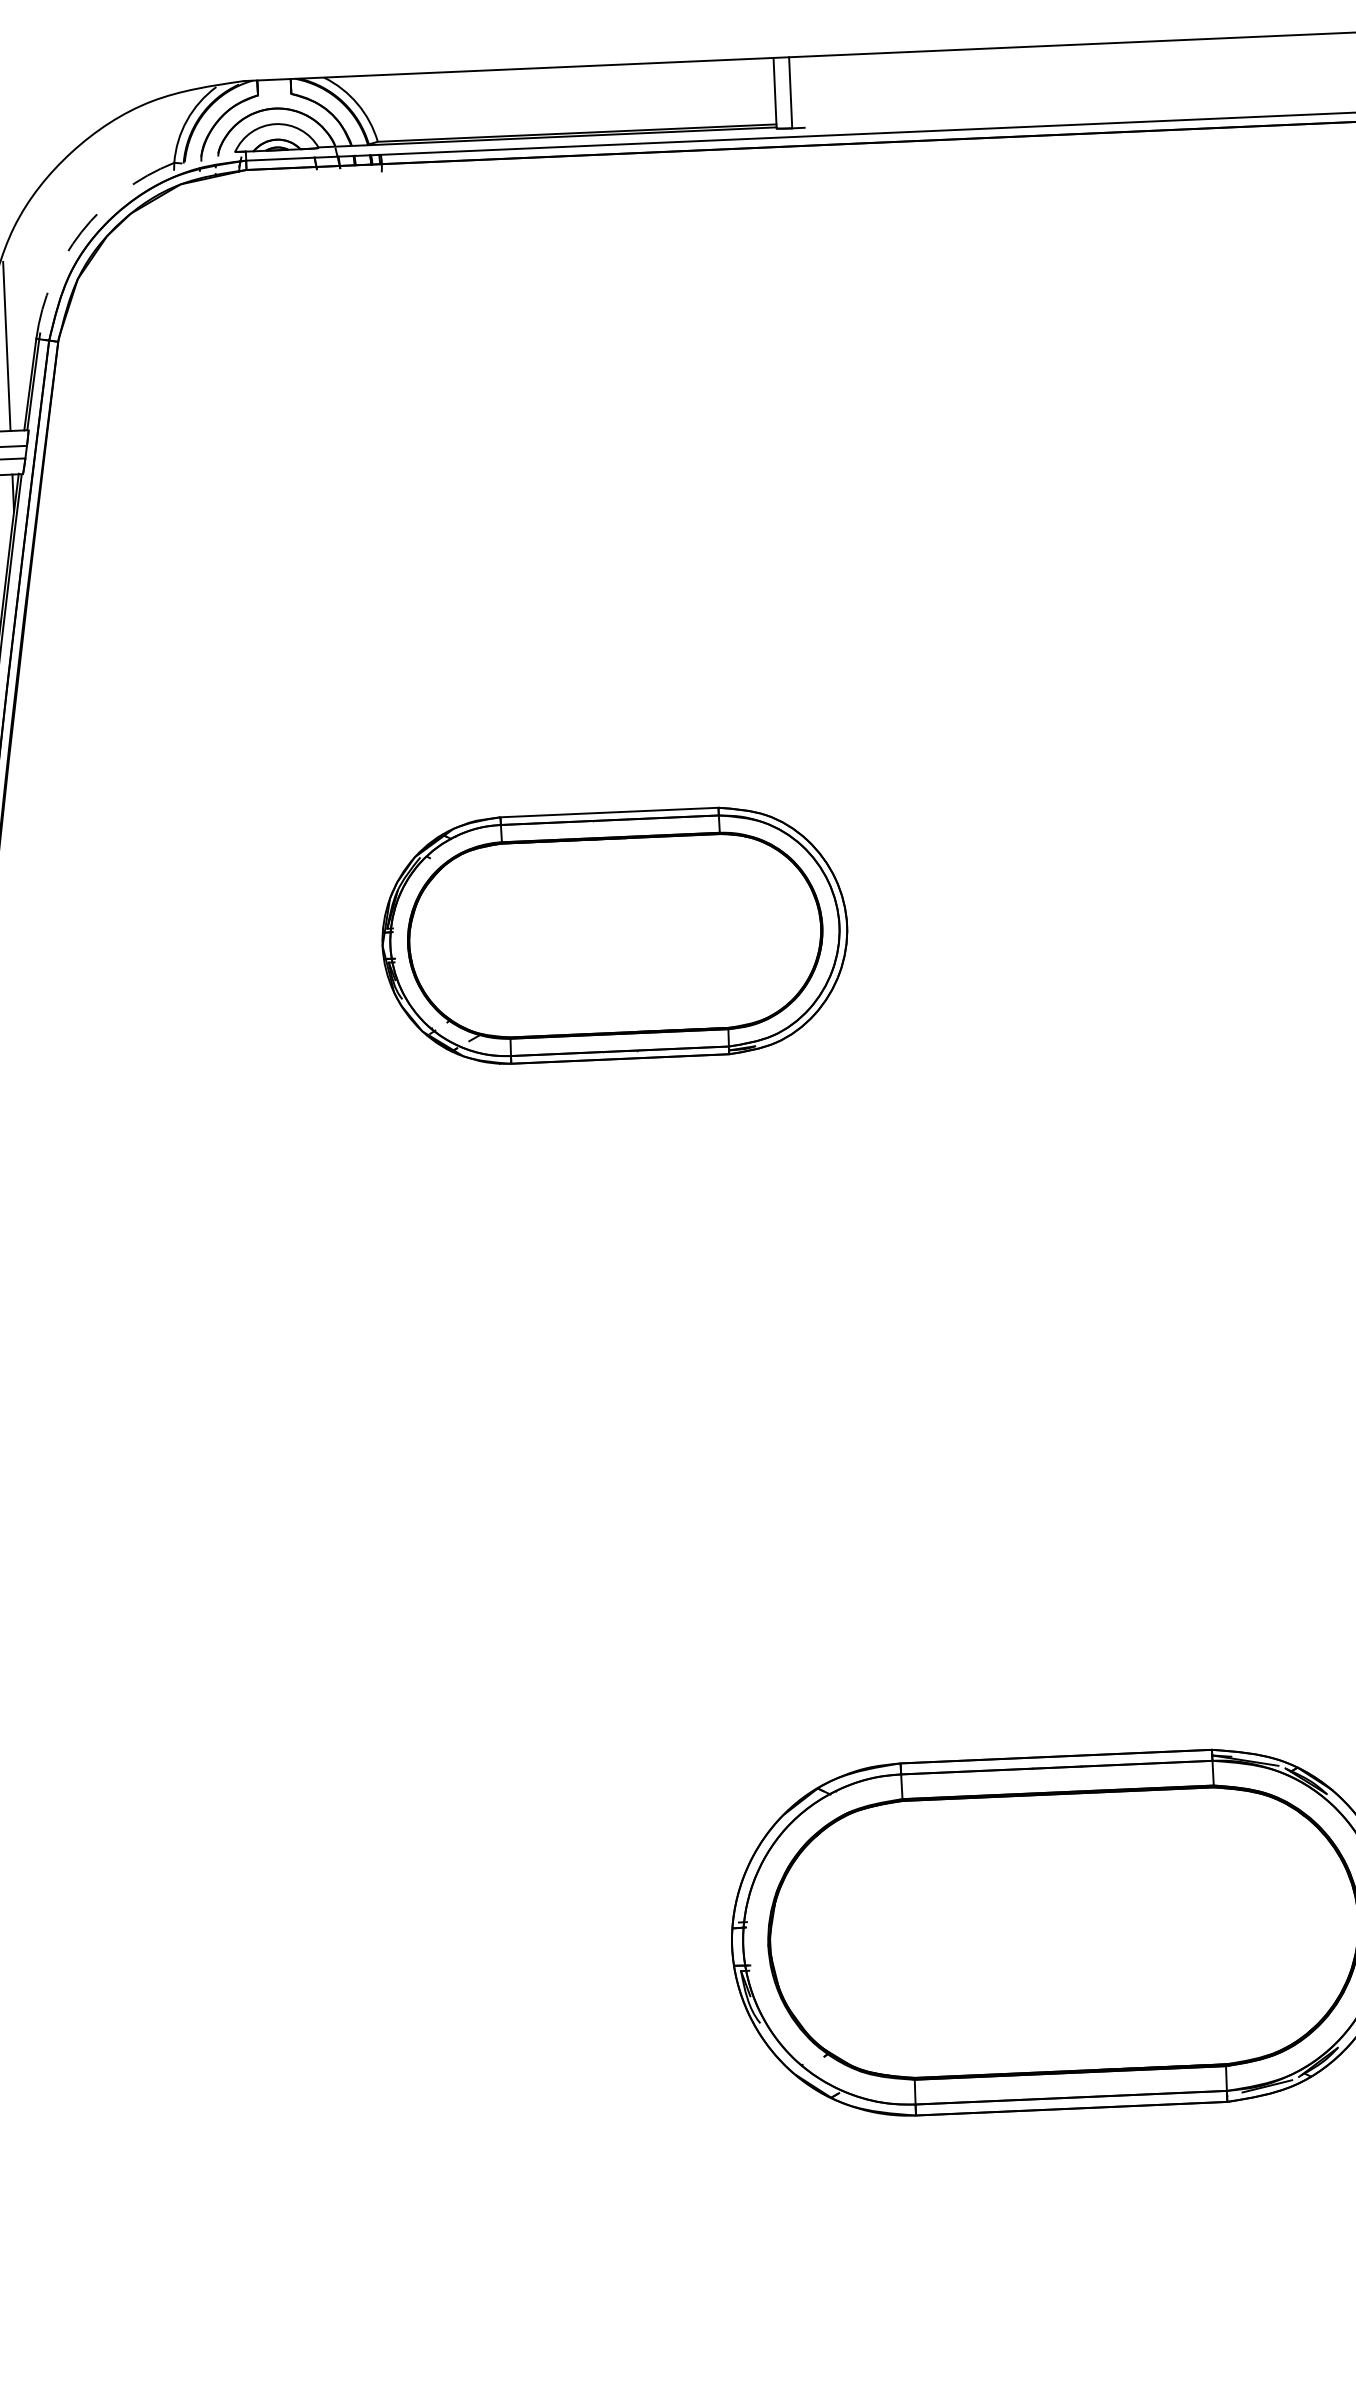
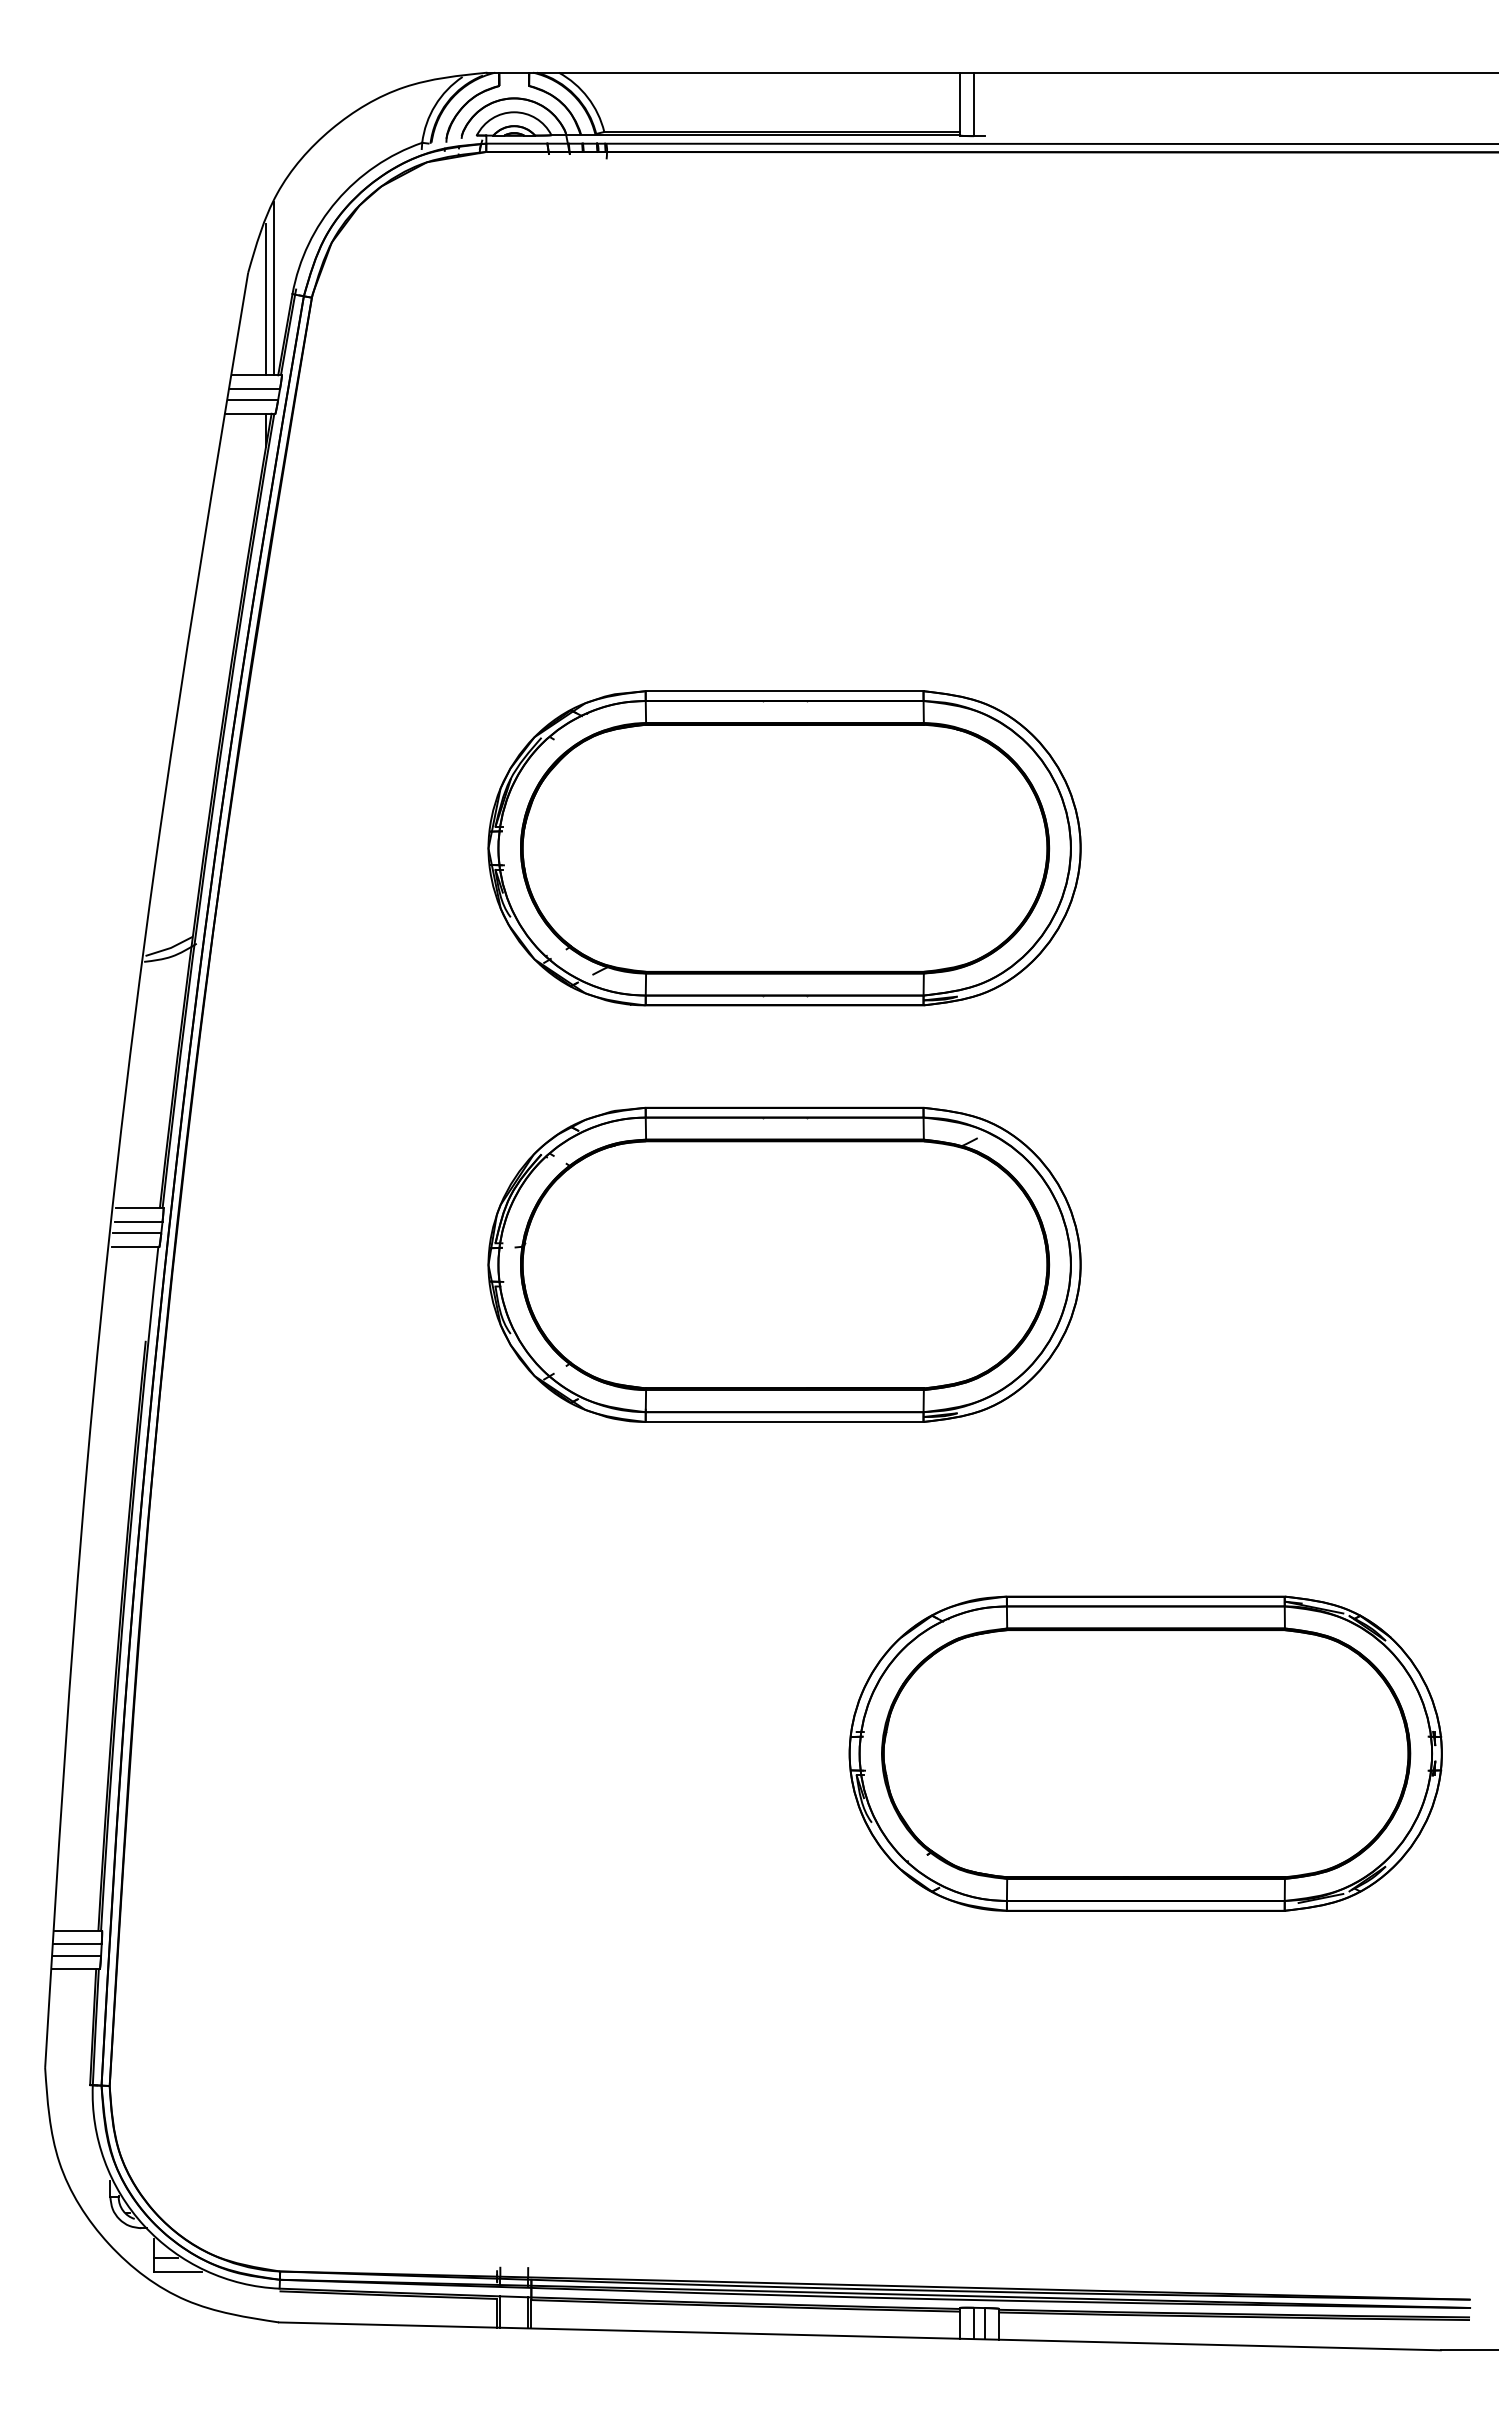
arc: (81, 231) -> (336, 200), dashed -> solid
line: (15, 333) -> (274, 288), added
part: (614, 935) -> (784, 848), size x1.43
part: (635, 1402) -> (784, 1264), added

